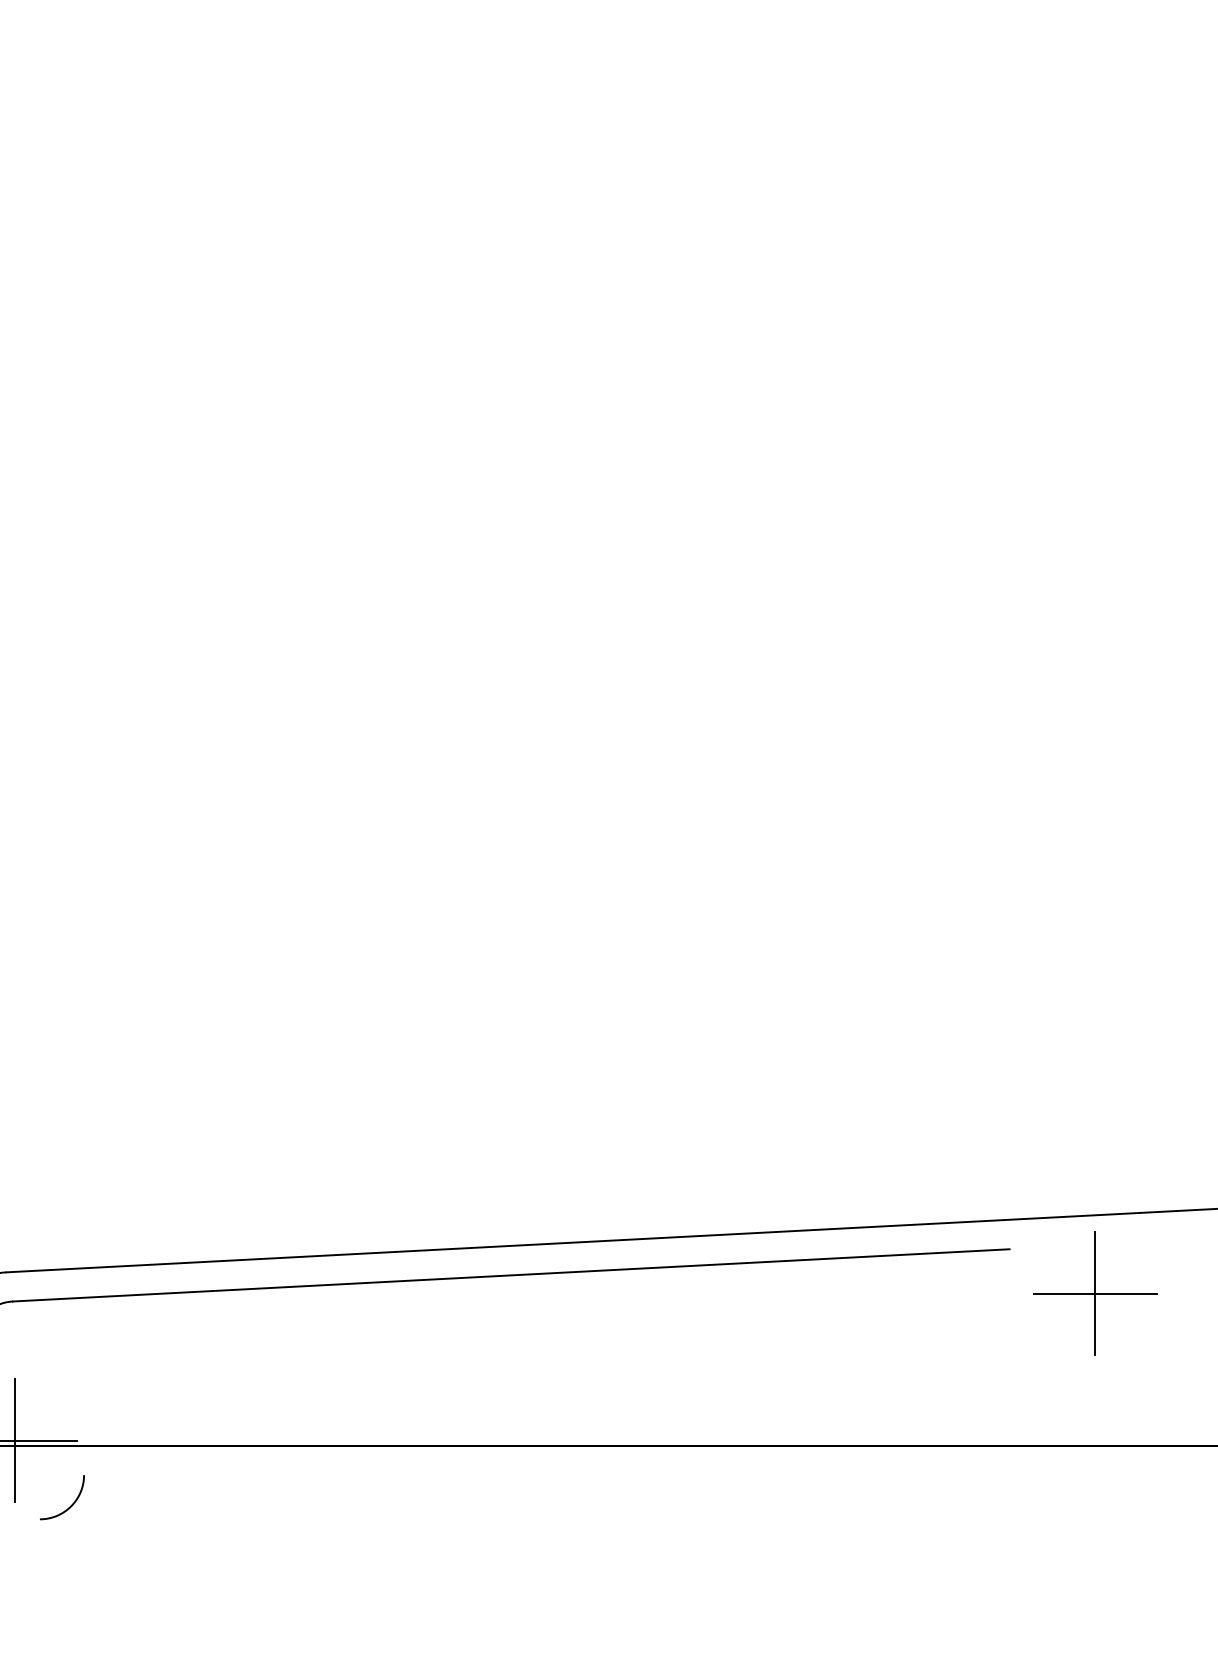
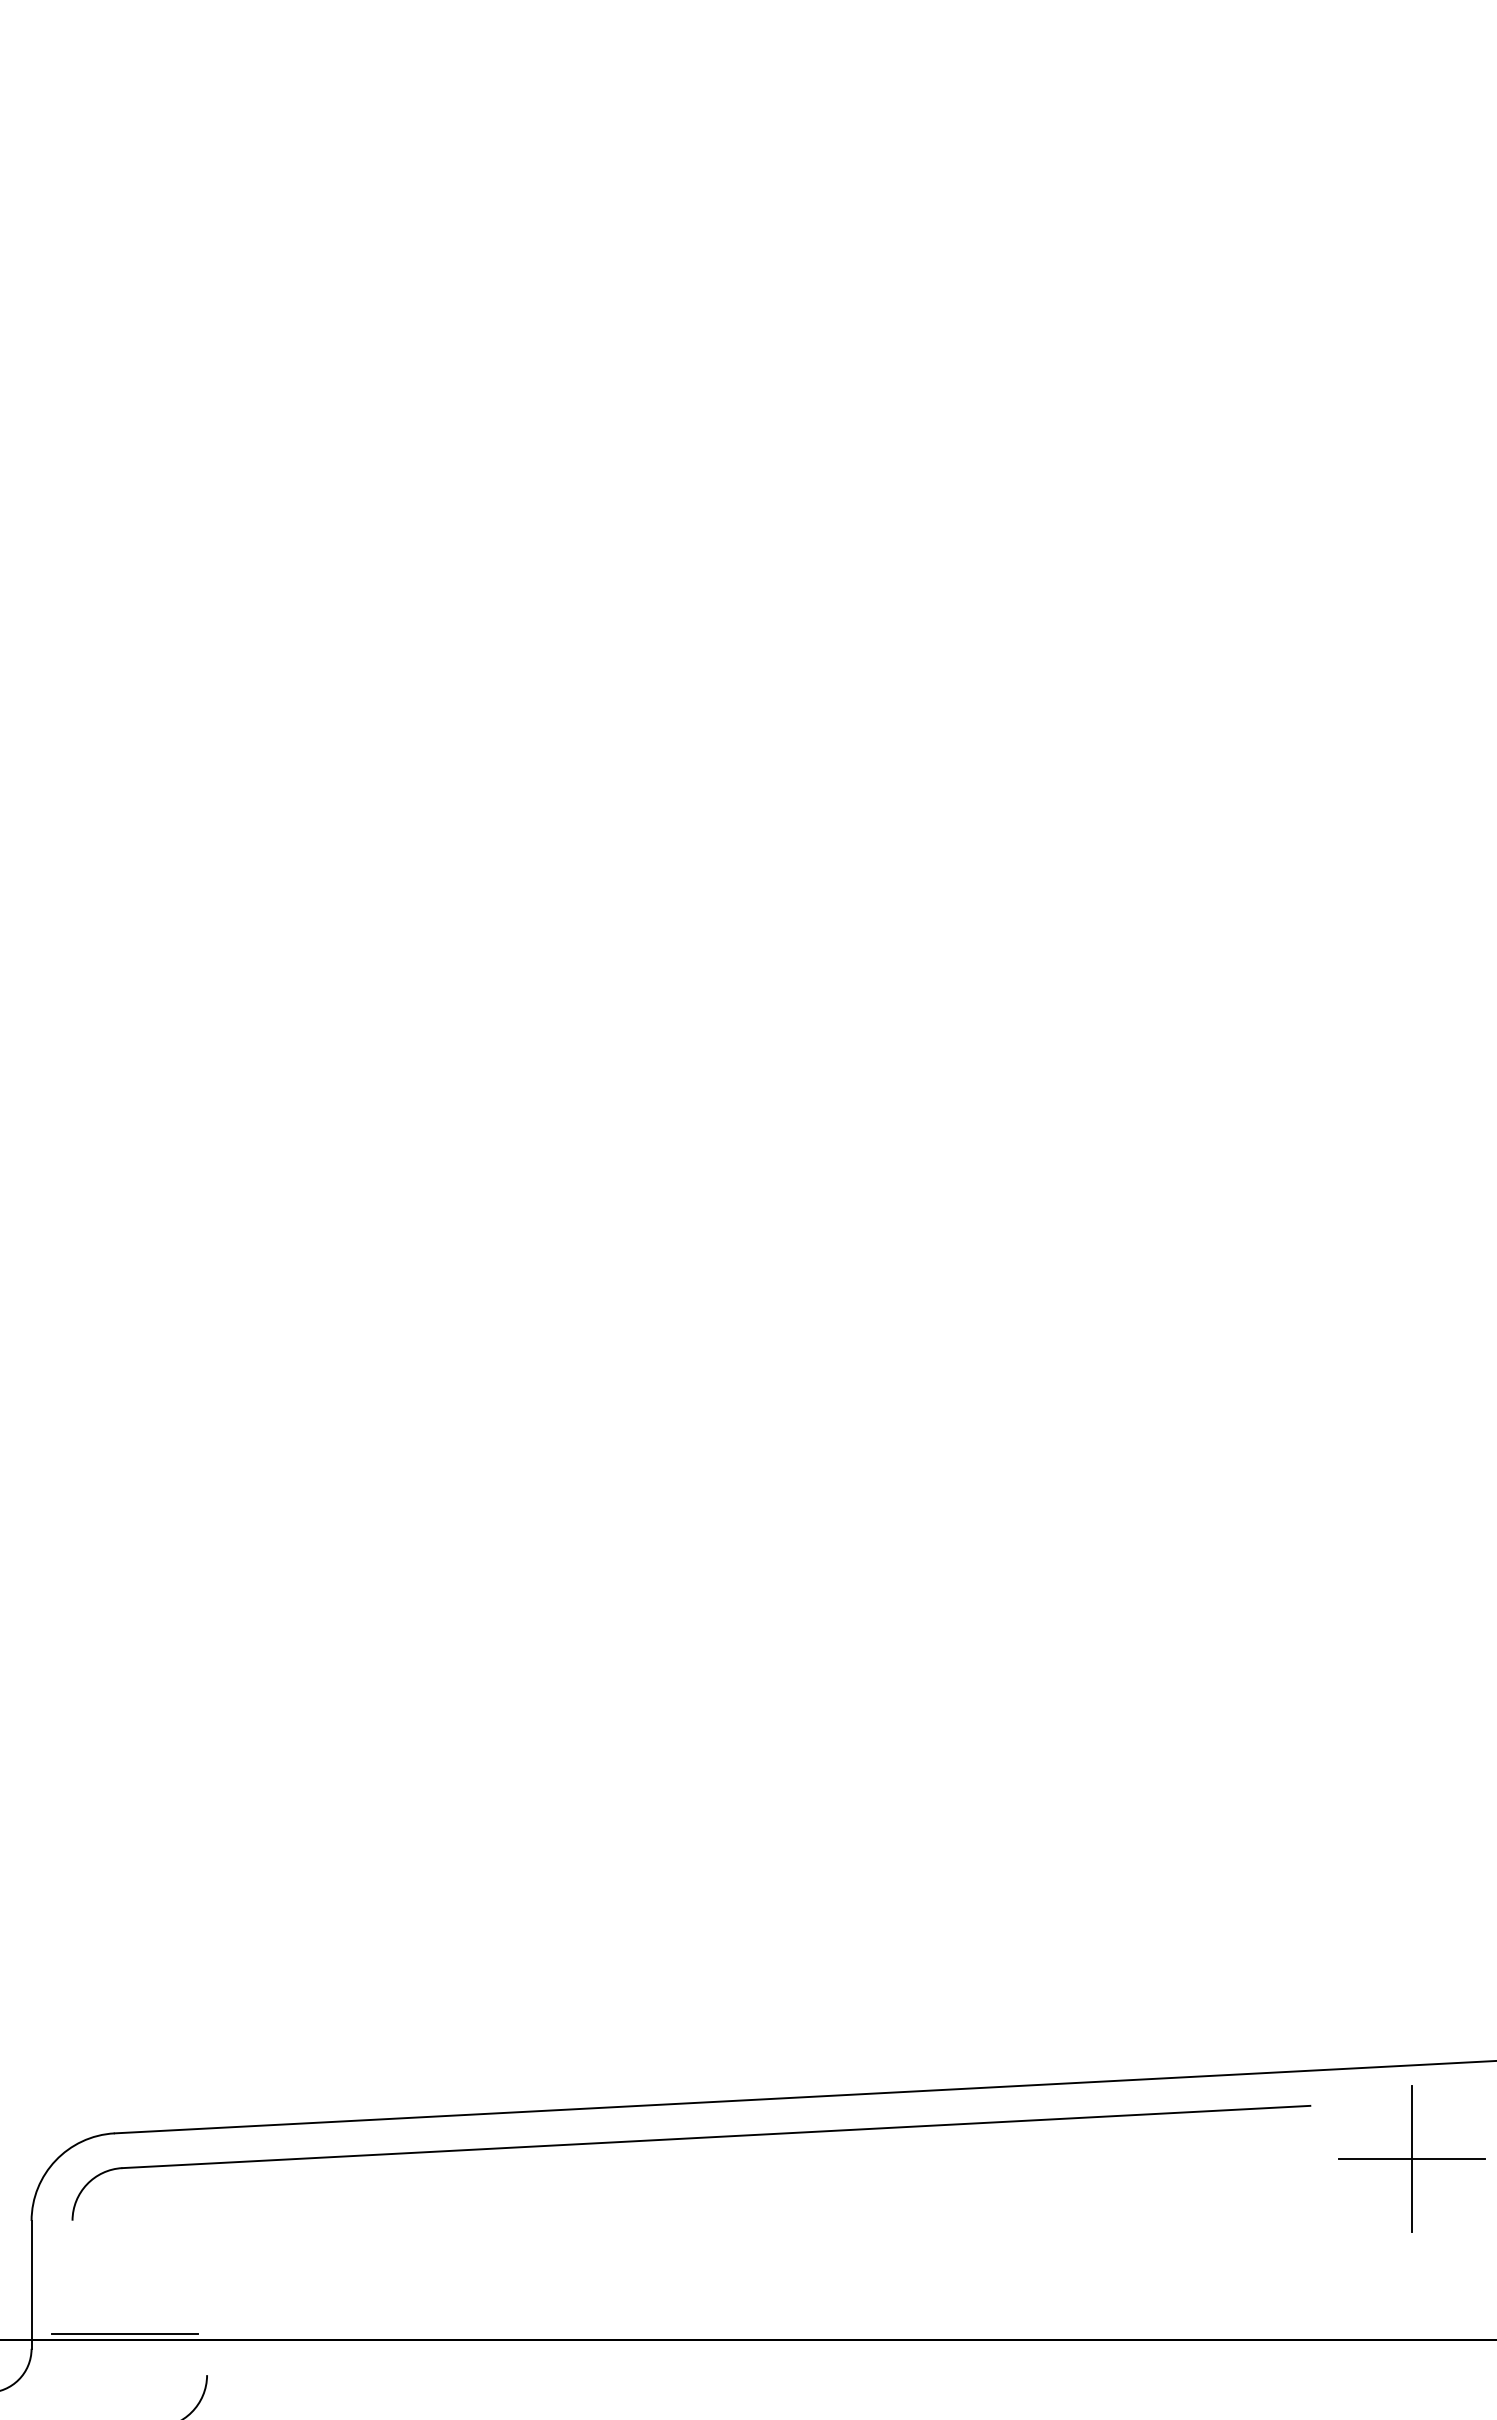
line: (15, 1441) -> (125, 2334), removed

